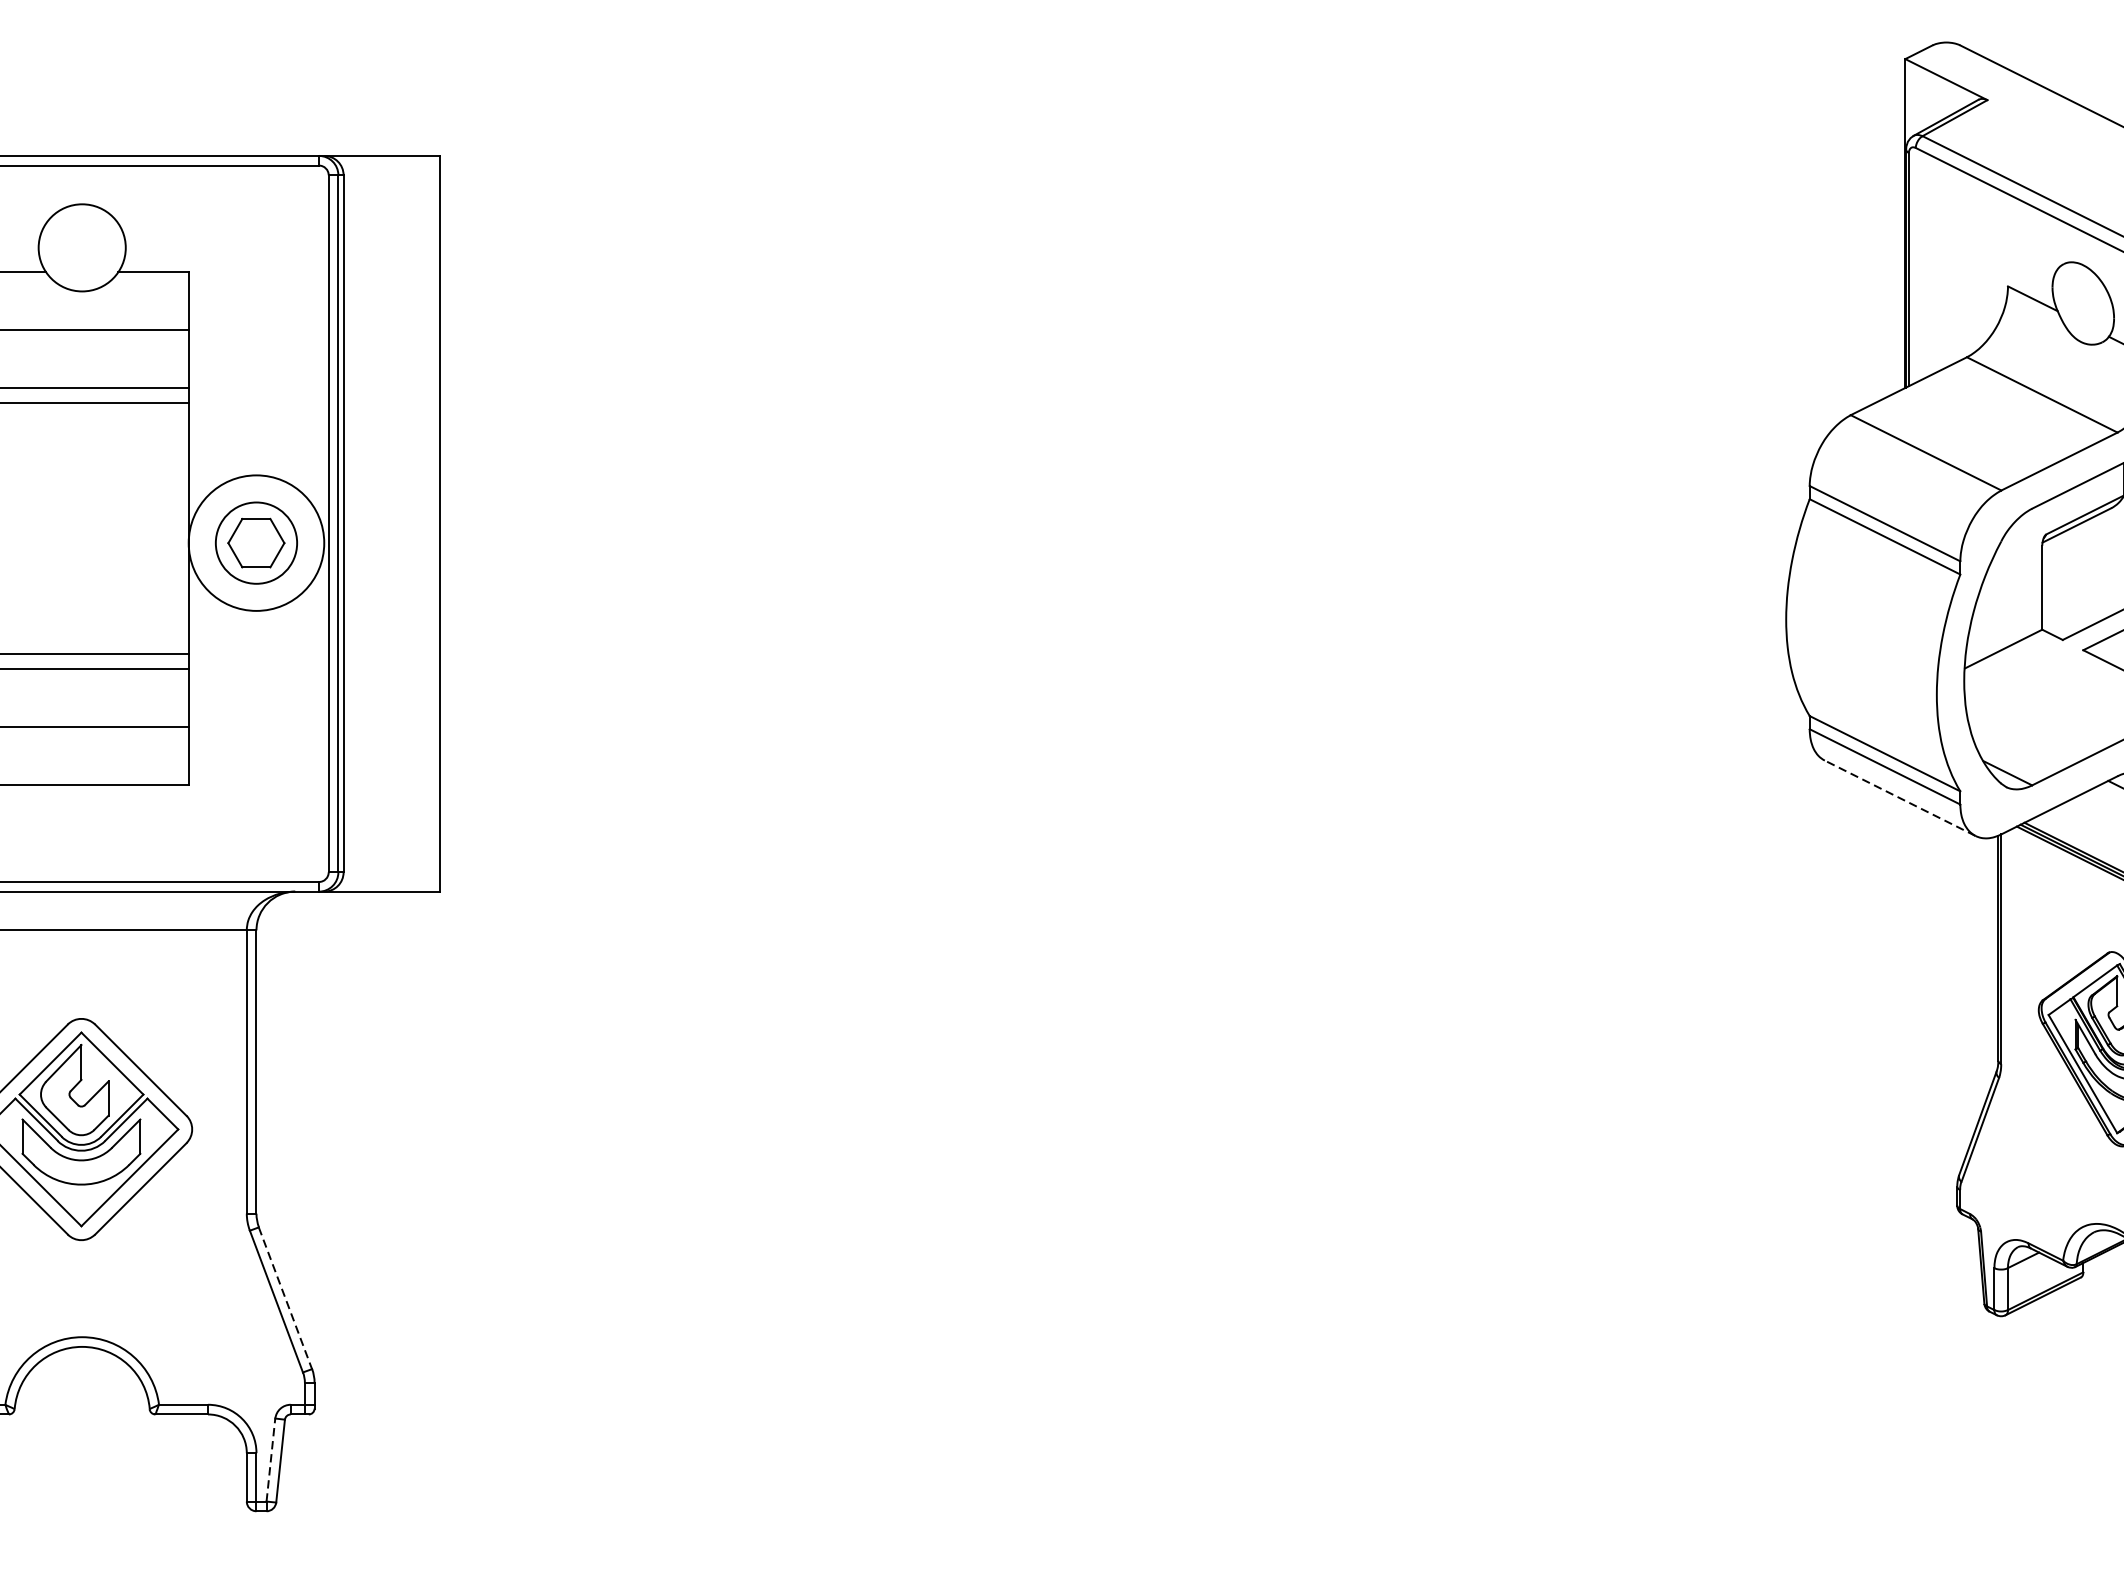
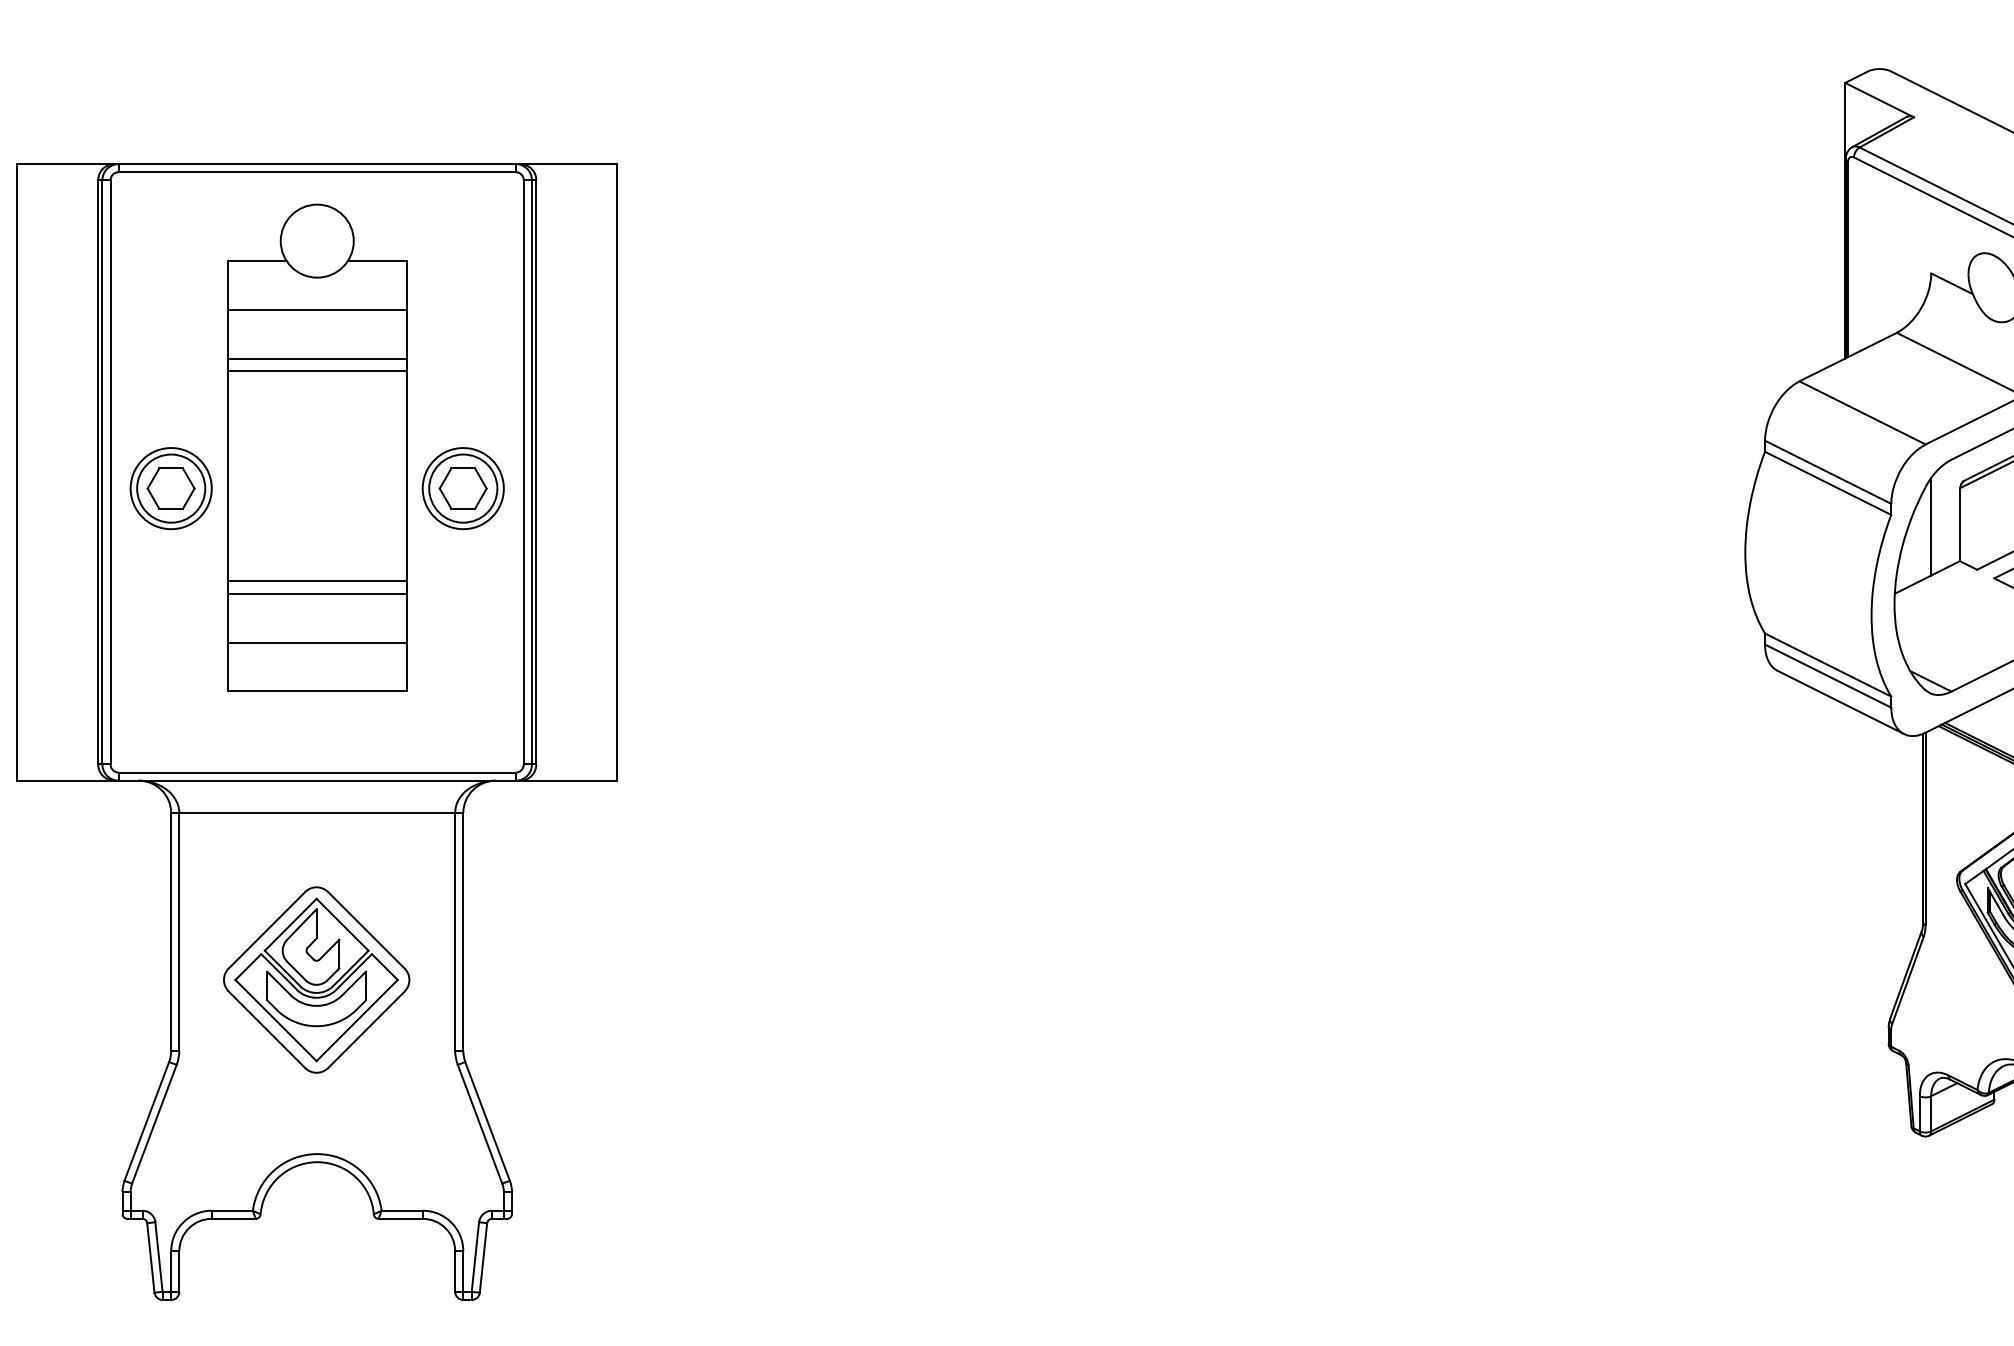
circle: (255, 543) -> (462, 488), size x0.71
line: (2008, 588) -> (1931, 526), added
line: (1899, 798) -> (1840, 702), dashed -> solid
line: (285, 1298) -> (487, 1121), dashed -> solid
line: (271, 1460) -> (475, 1257), dashed -> solid

